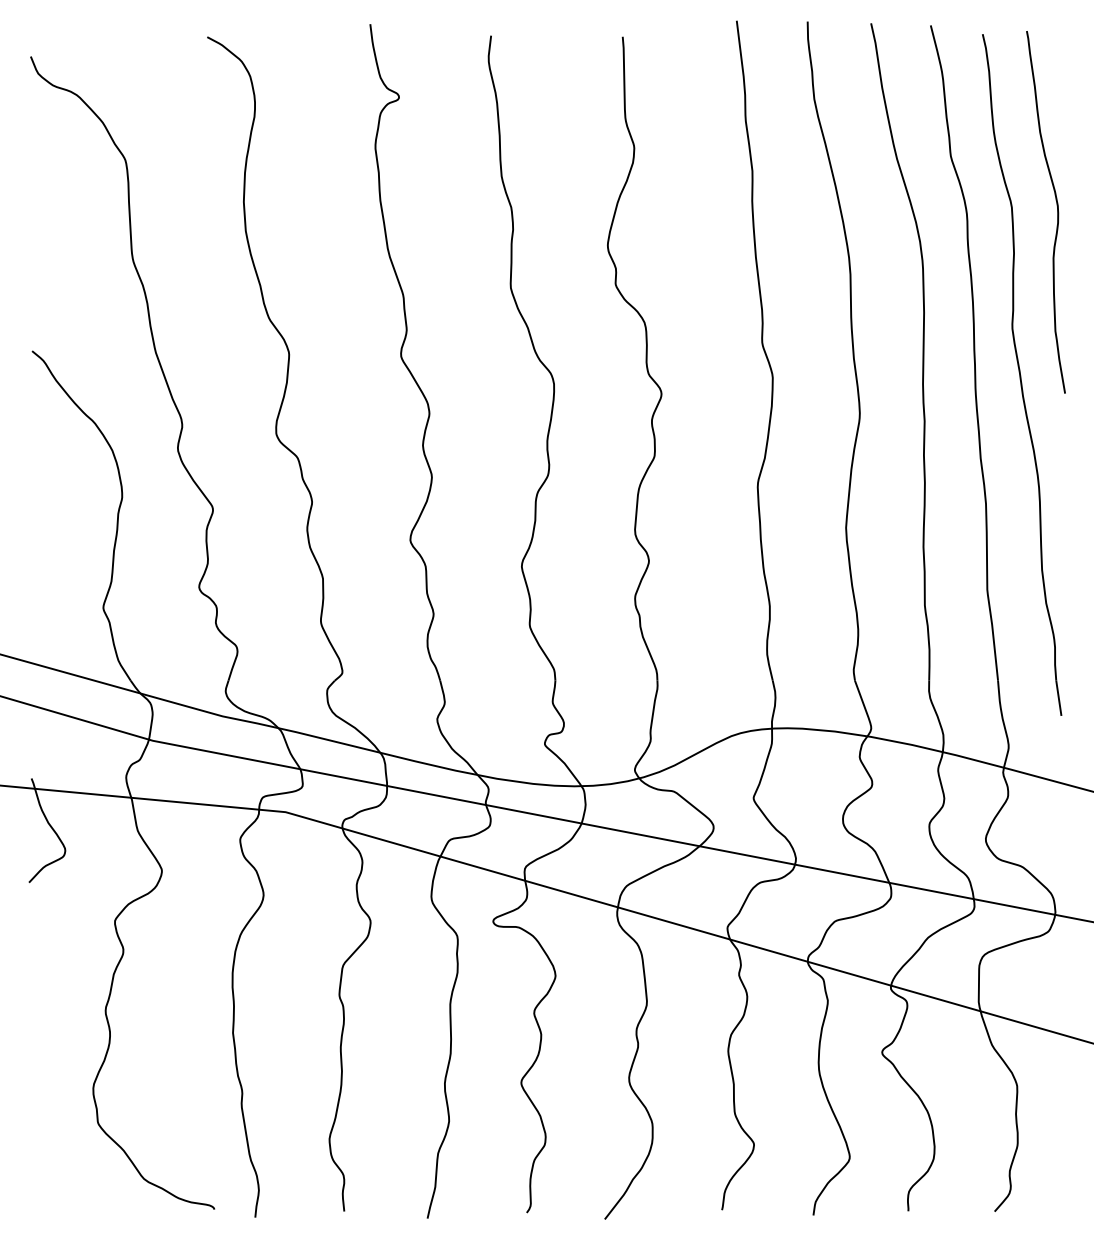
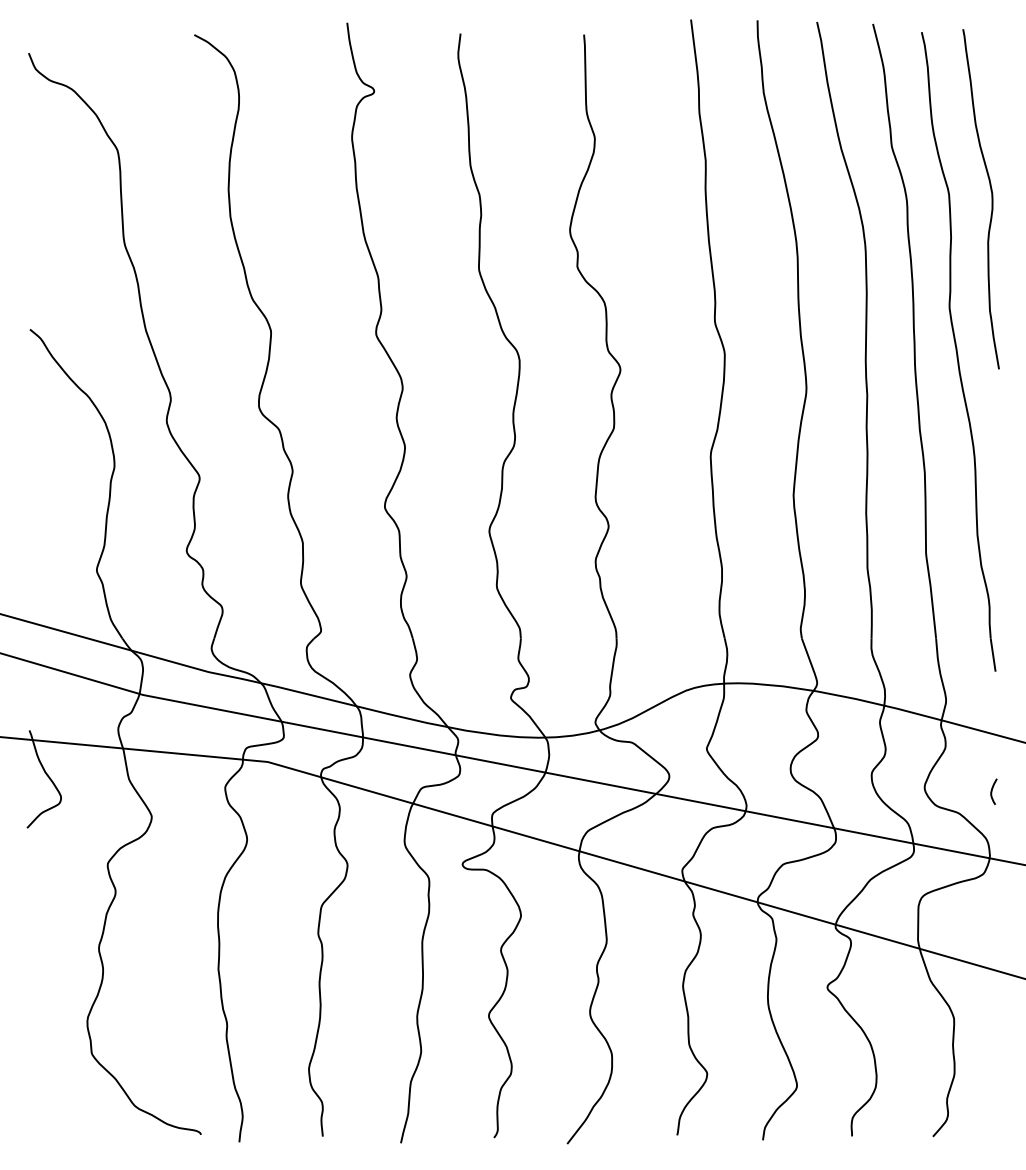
curve: (1058, 843) -> (992, 791), added

